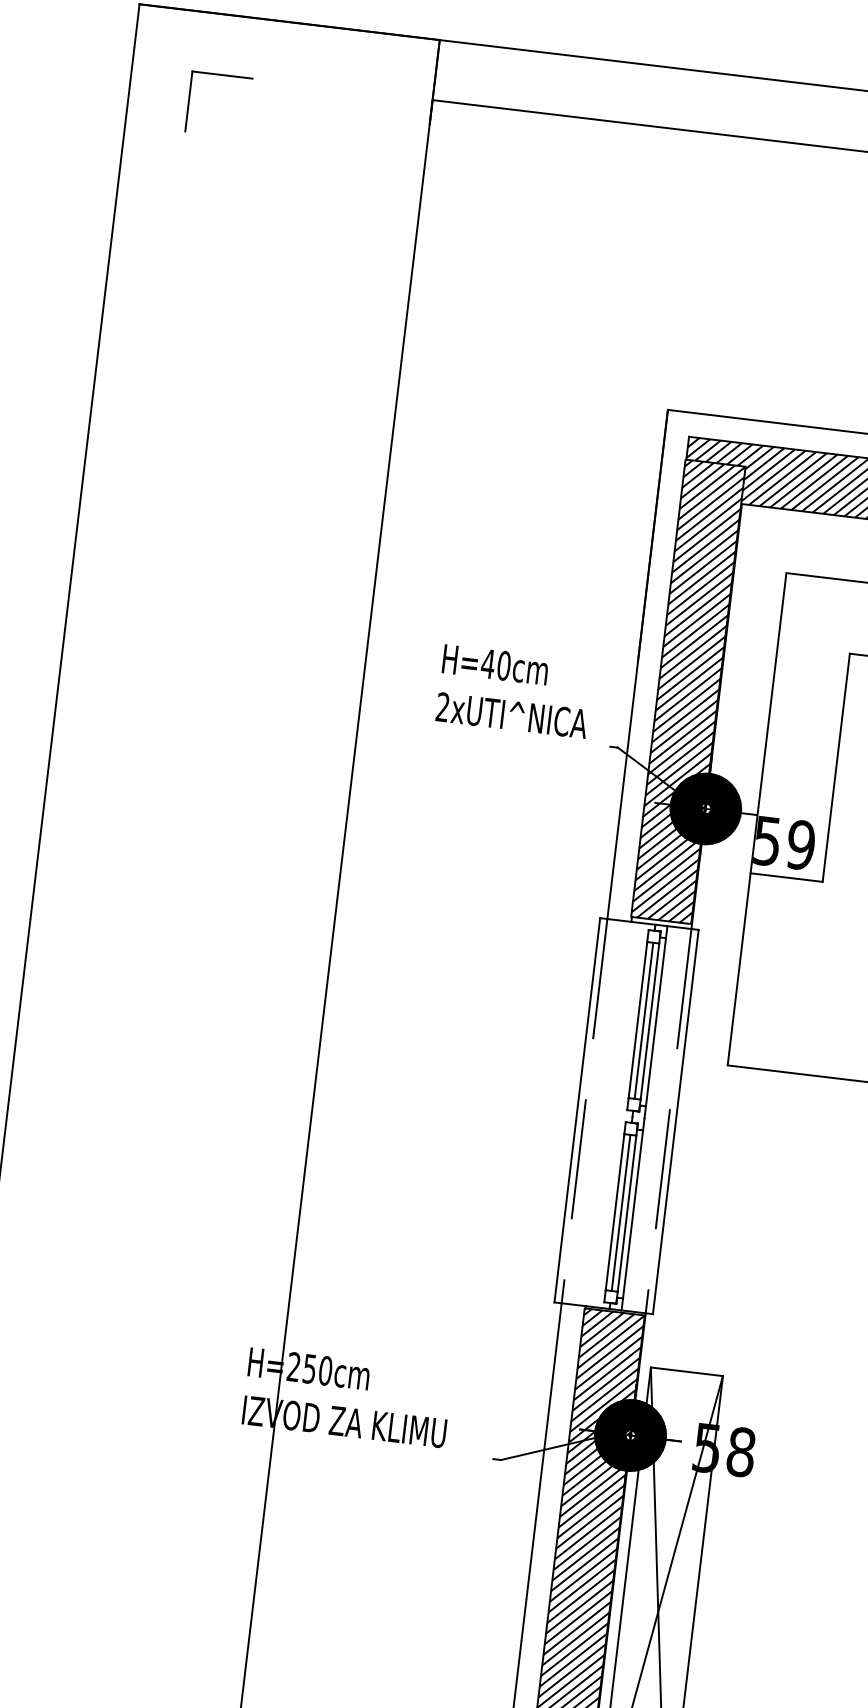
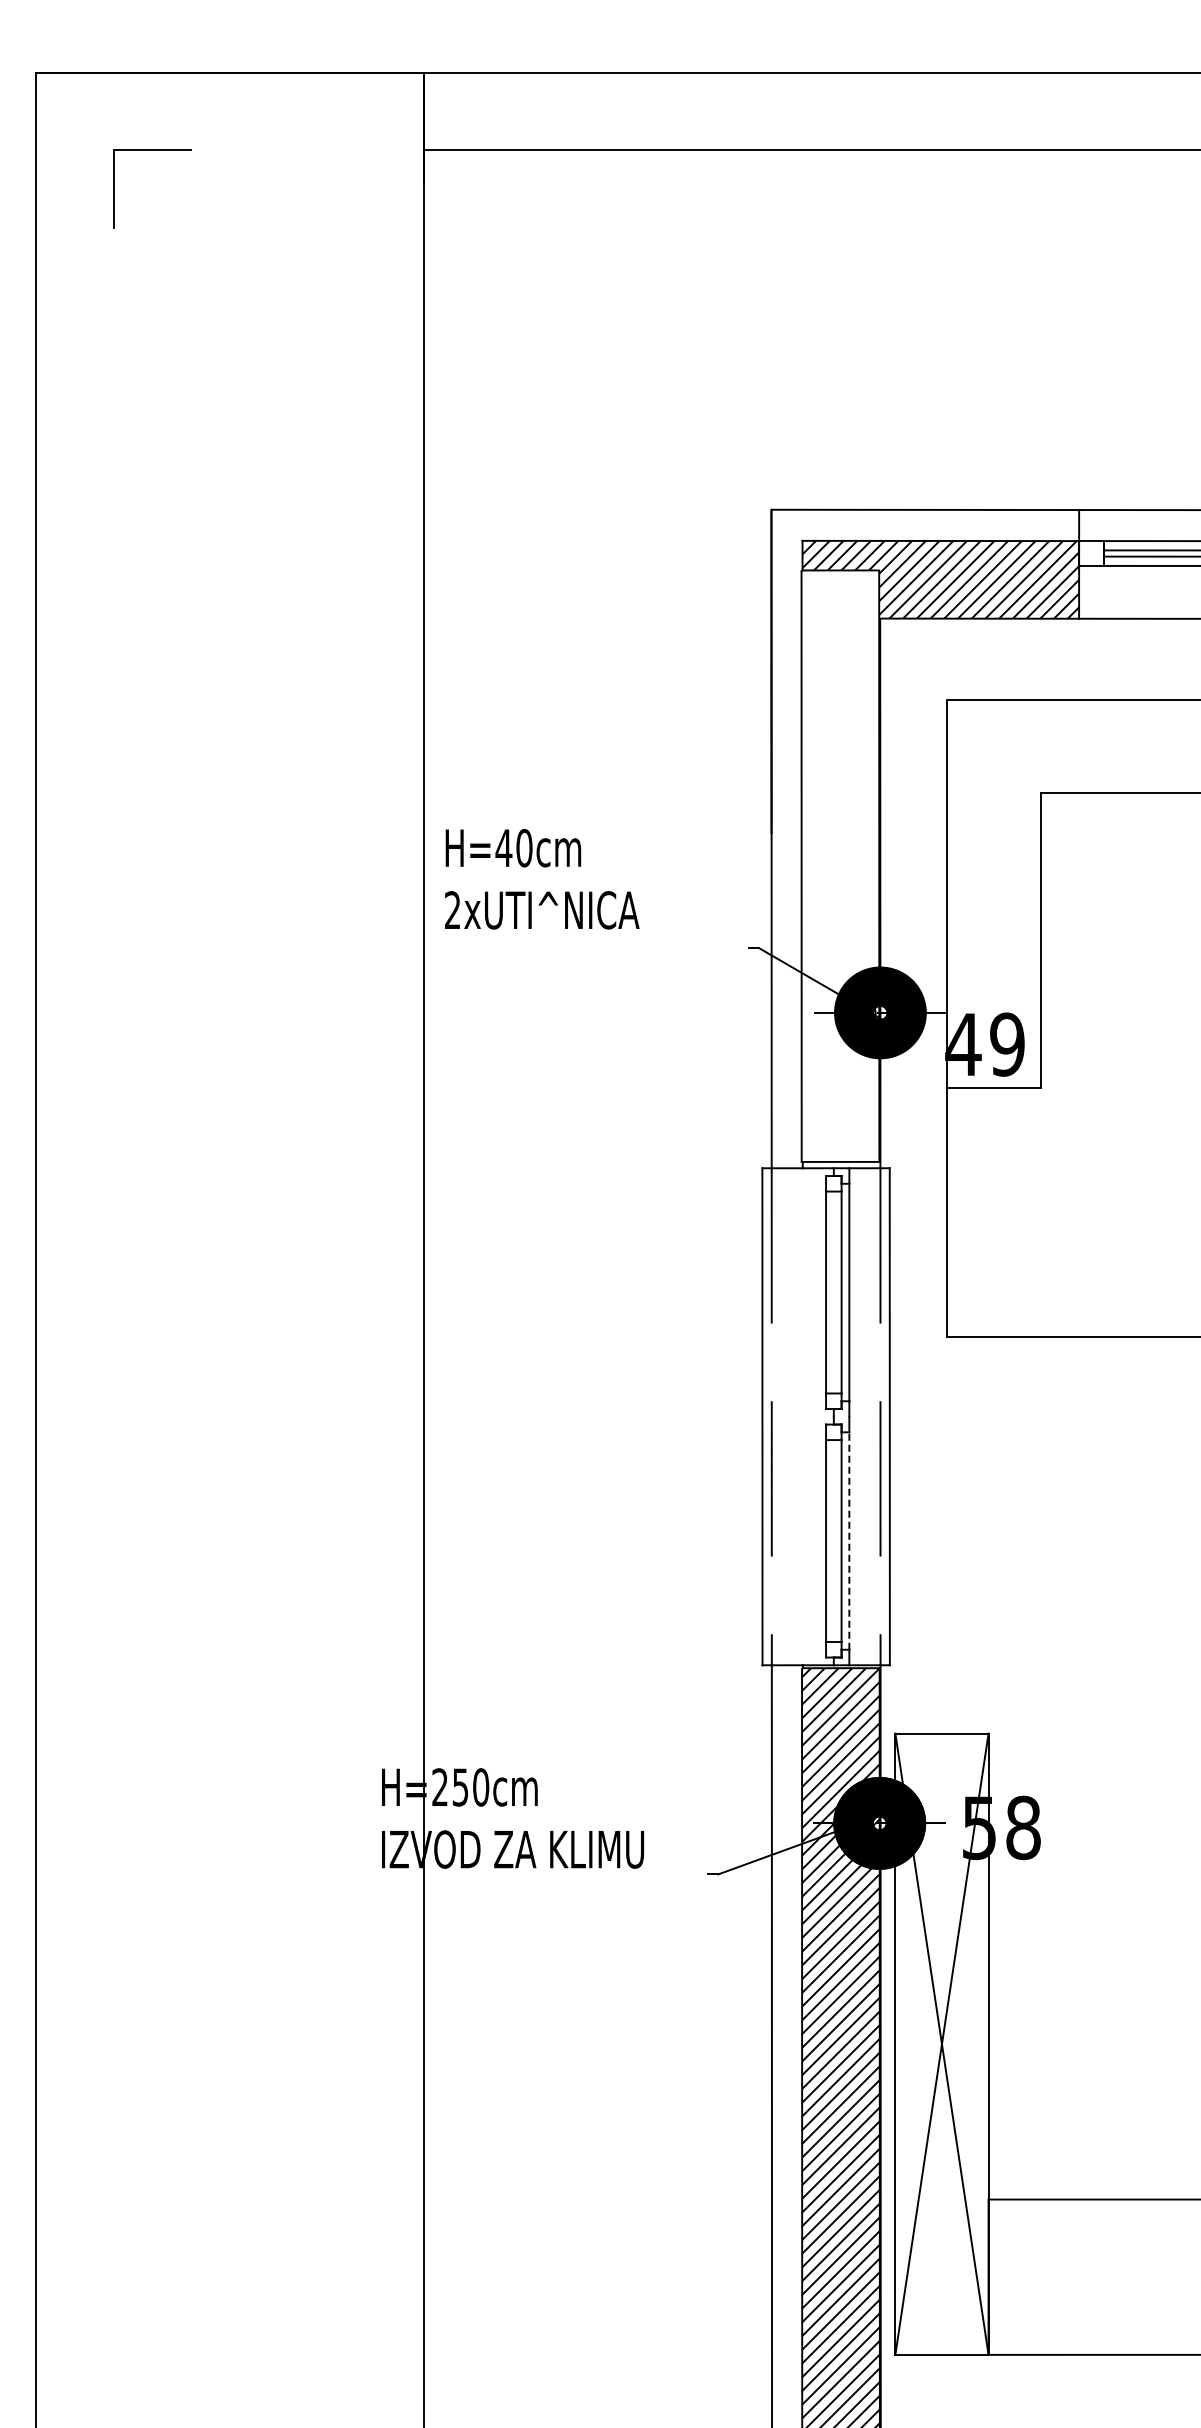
text: (515, 691) -> (542, 879), moved
hatch: (688, 691) -> (840, 865), removed
text: (767, 841) -> (963, 1044), 59 -> 49
line: (643, 1020) -> (833, 1292), removed
line: (620, 1212) -> (833, 1540), removed
line: (633, 1214) -> (849, 1541), solid -> dashed

